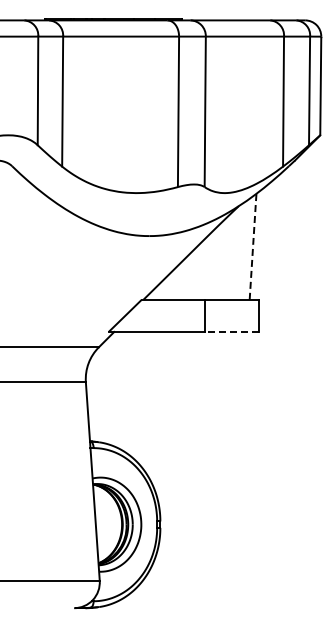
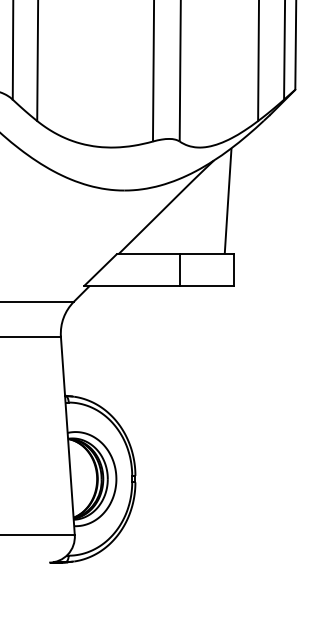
line: (253, 246) -> (228, 200), dashed -> solid
line: (231, 331) -> (206, 285), dashed -> solid

